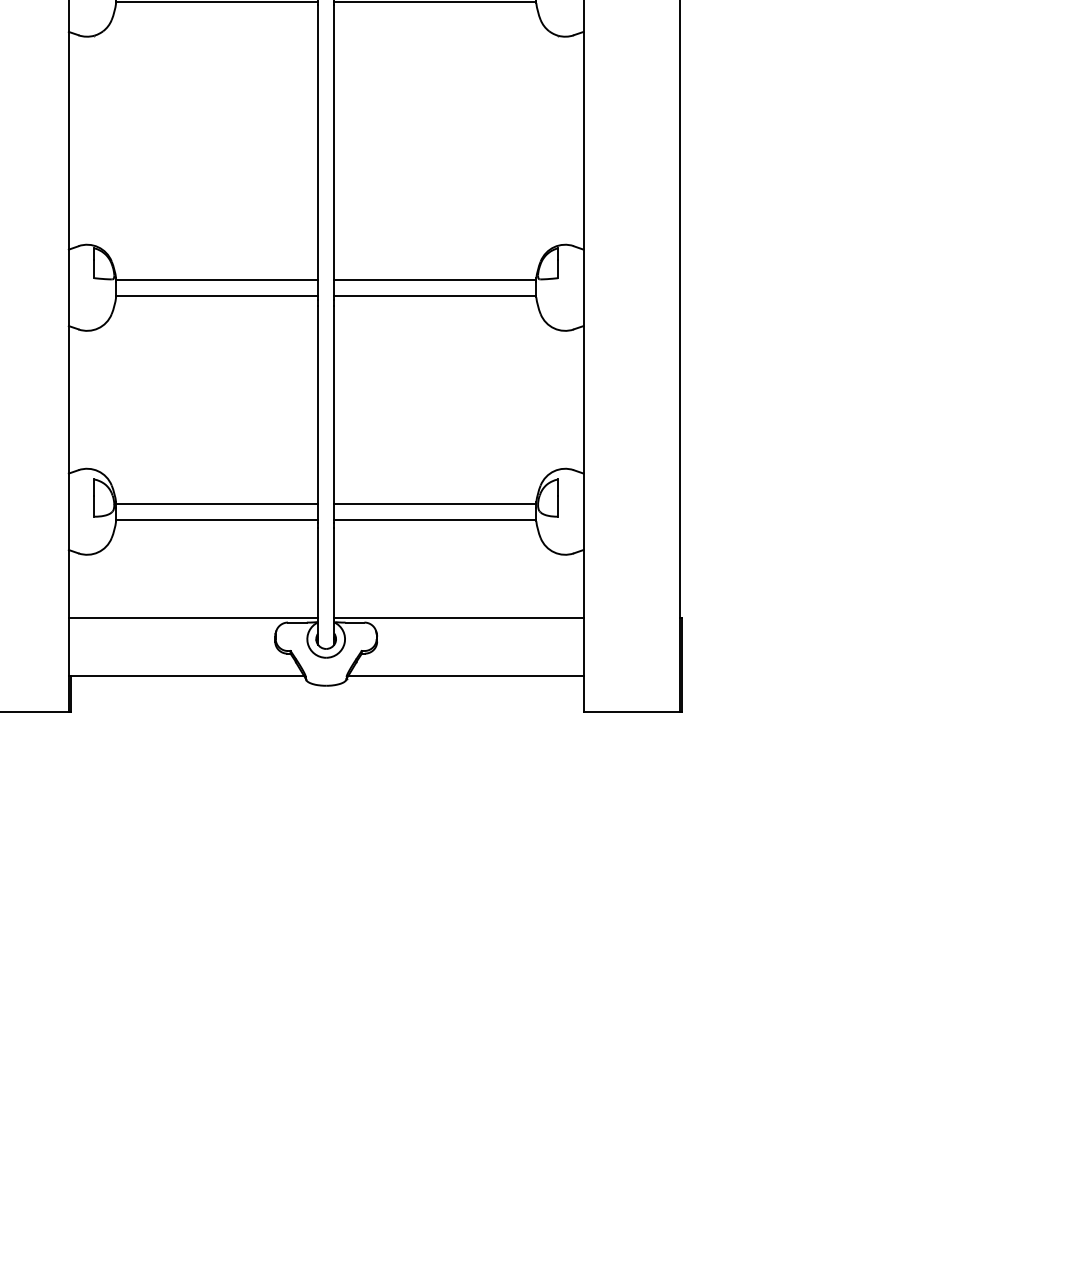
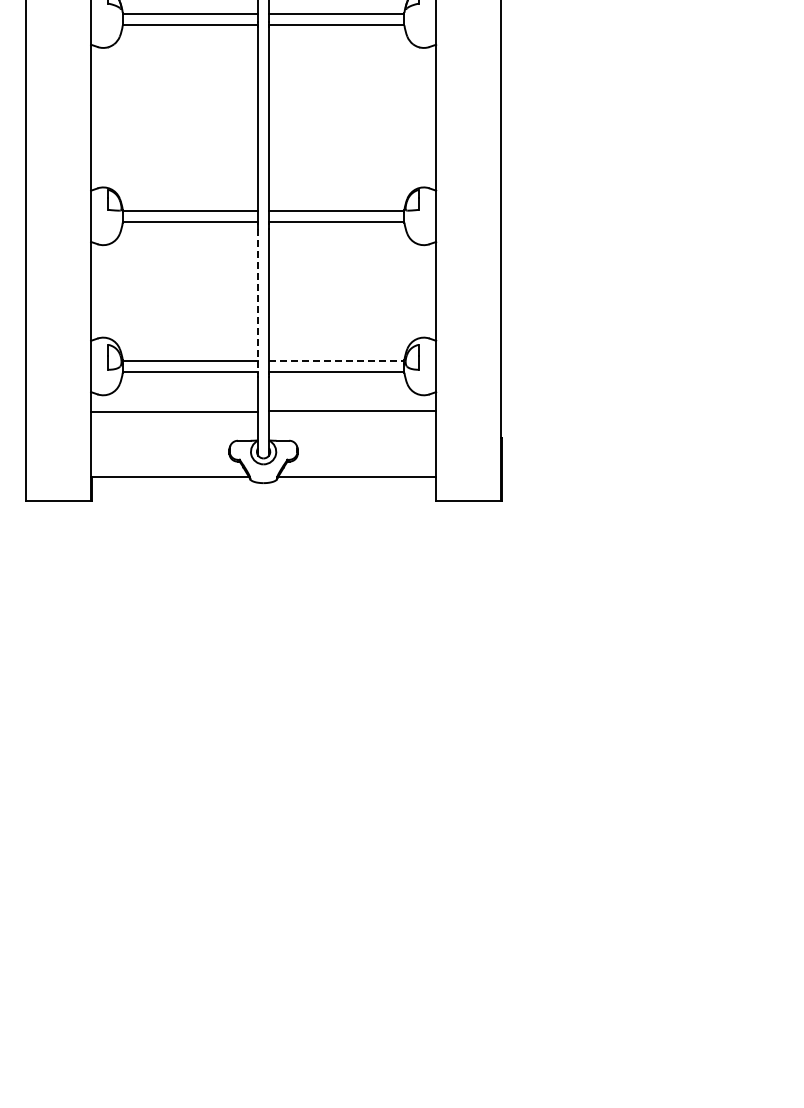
line: (318, 414) -> (258, 301), solid -> dashed
line: (434, 504) -> (336, 361), solid -> dashed
line: (193, 617) -> (174, 412), moved
line: (458, 617) -> (352, 411), moved

